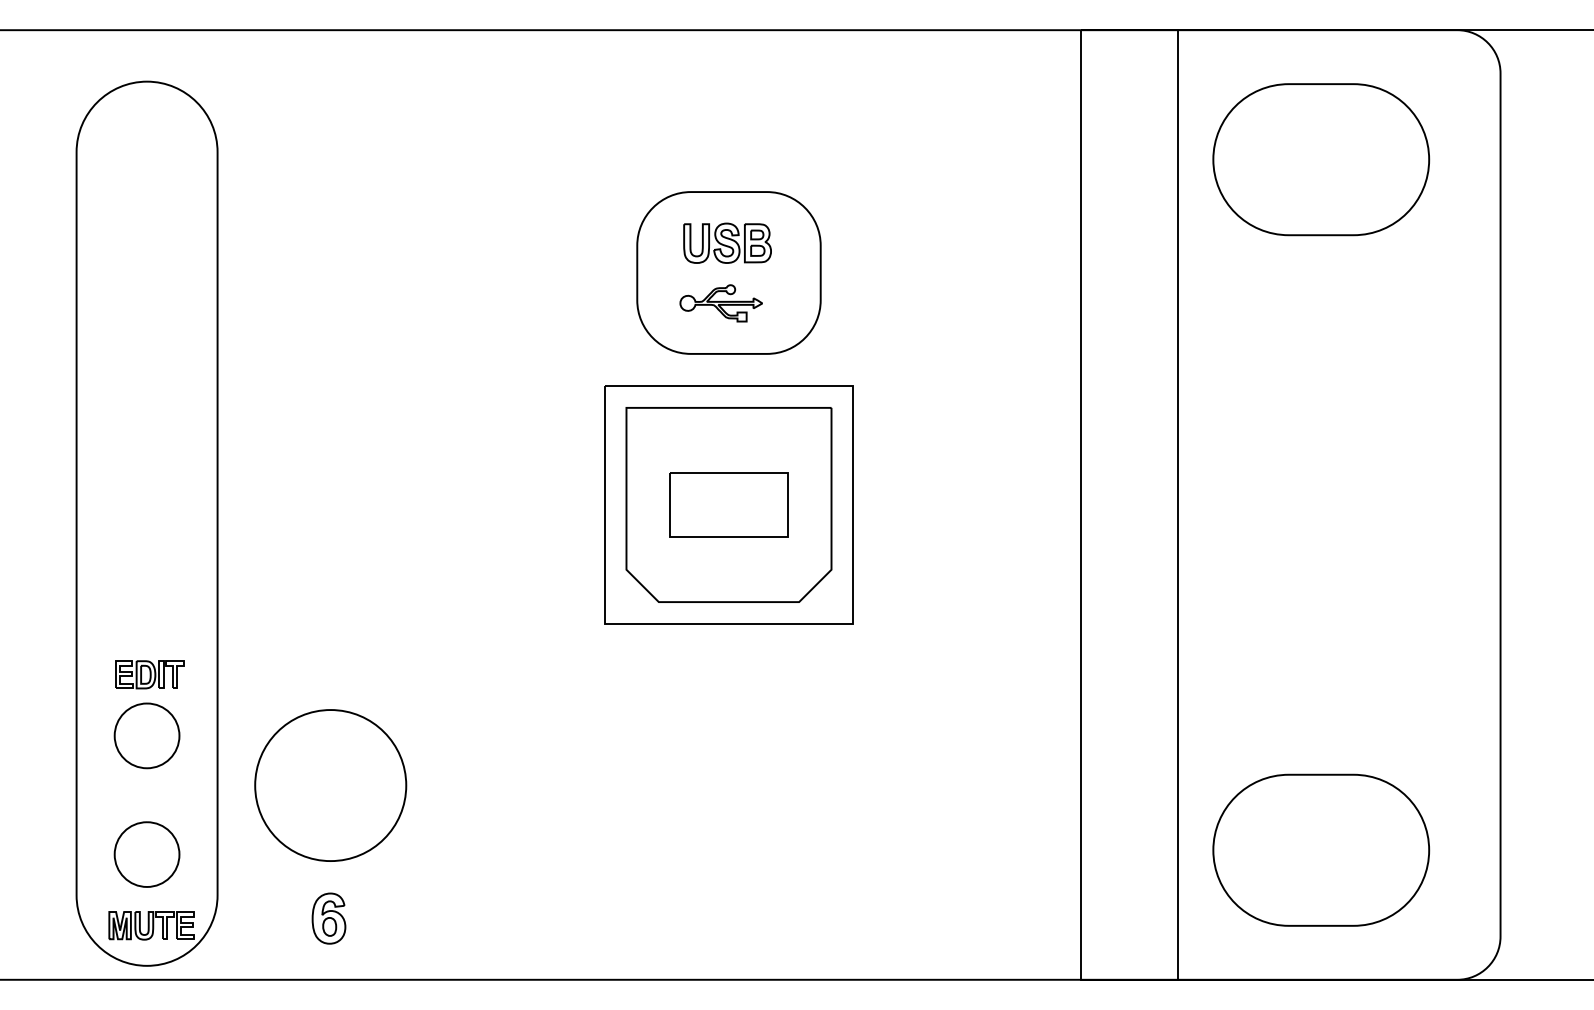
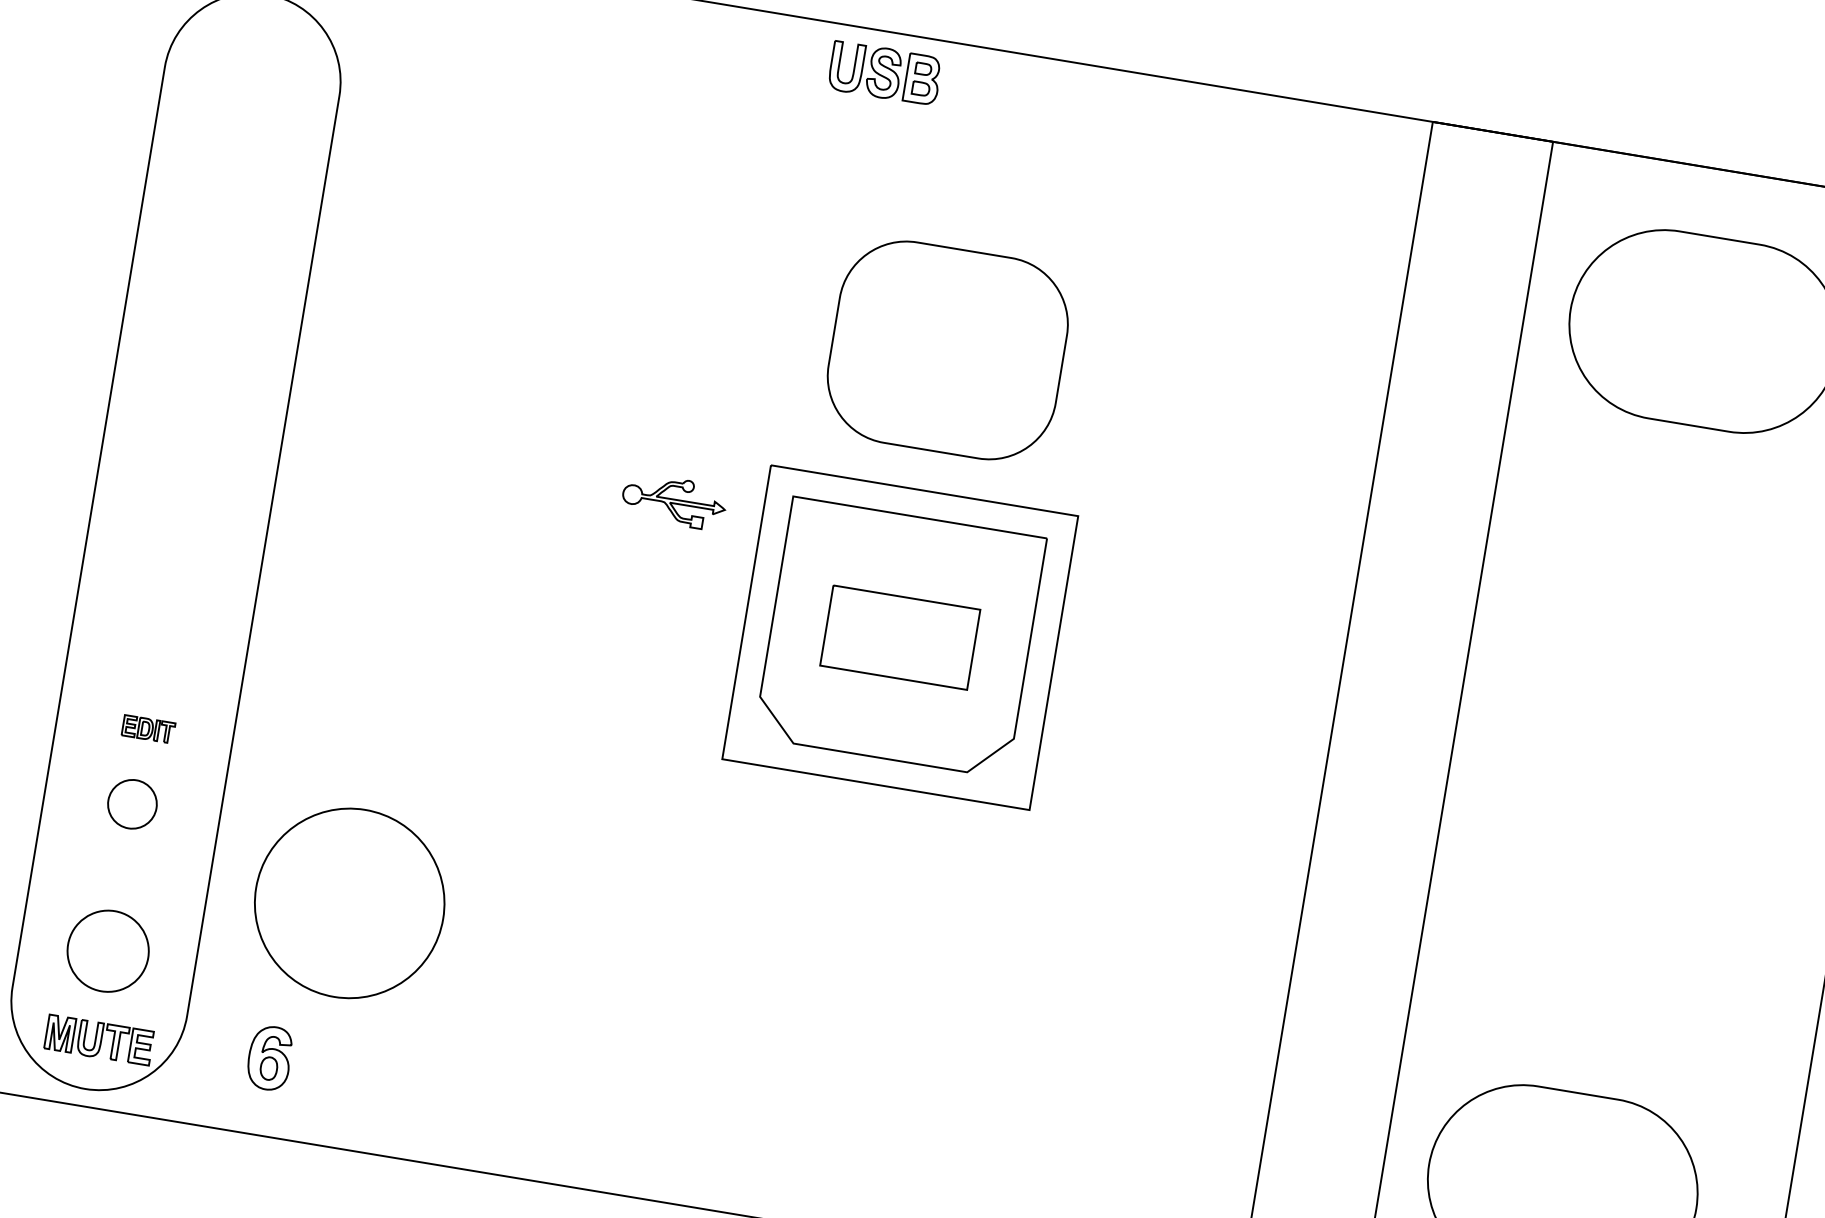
part: (727, 242) -> (885, 72), moved
part: (720, 303) -> (672, 501), moved
part: (149, 674) -> (148, 728), size x0.6
part: (146, 735) -> (131, 803), size x0.6
part: (328, 918) -> (269, 1057), moved

